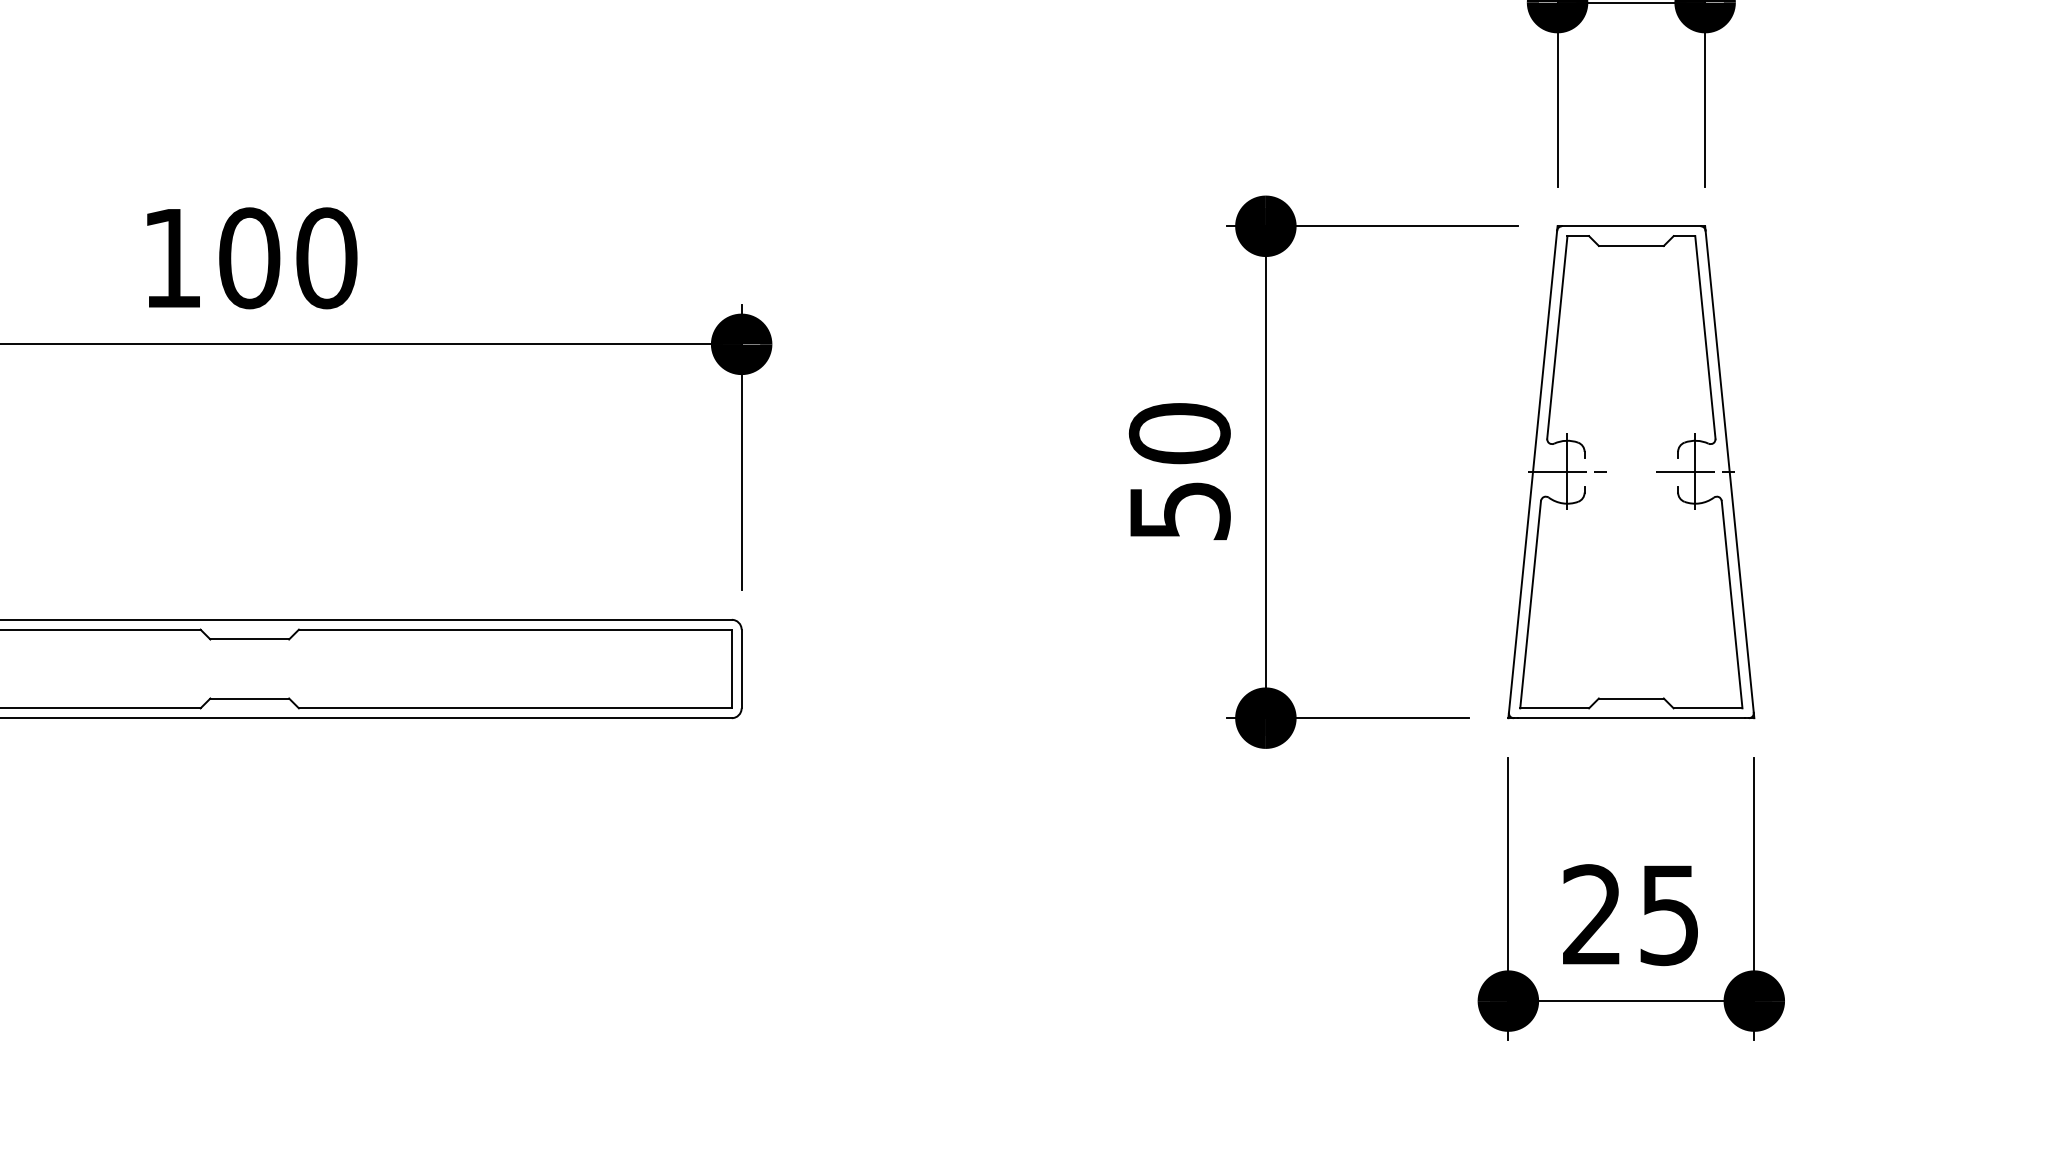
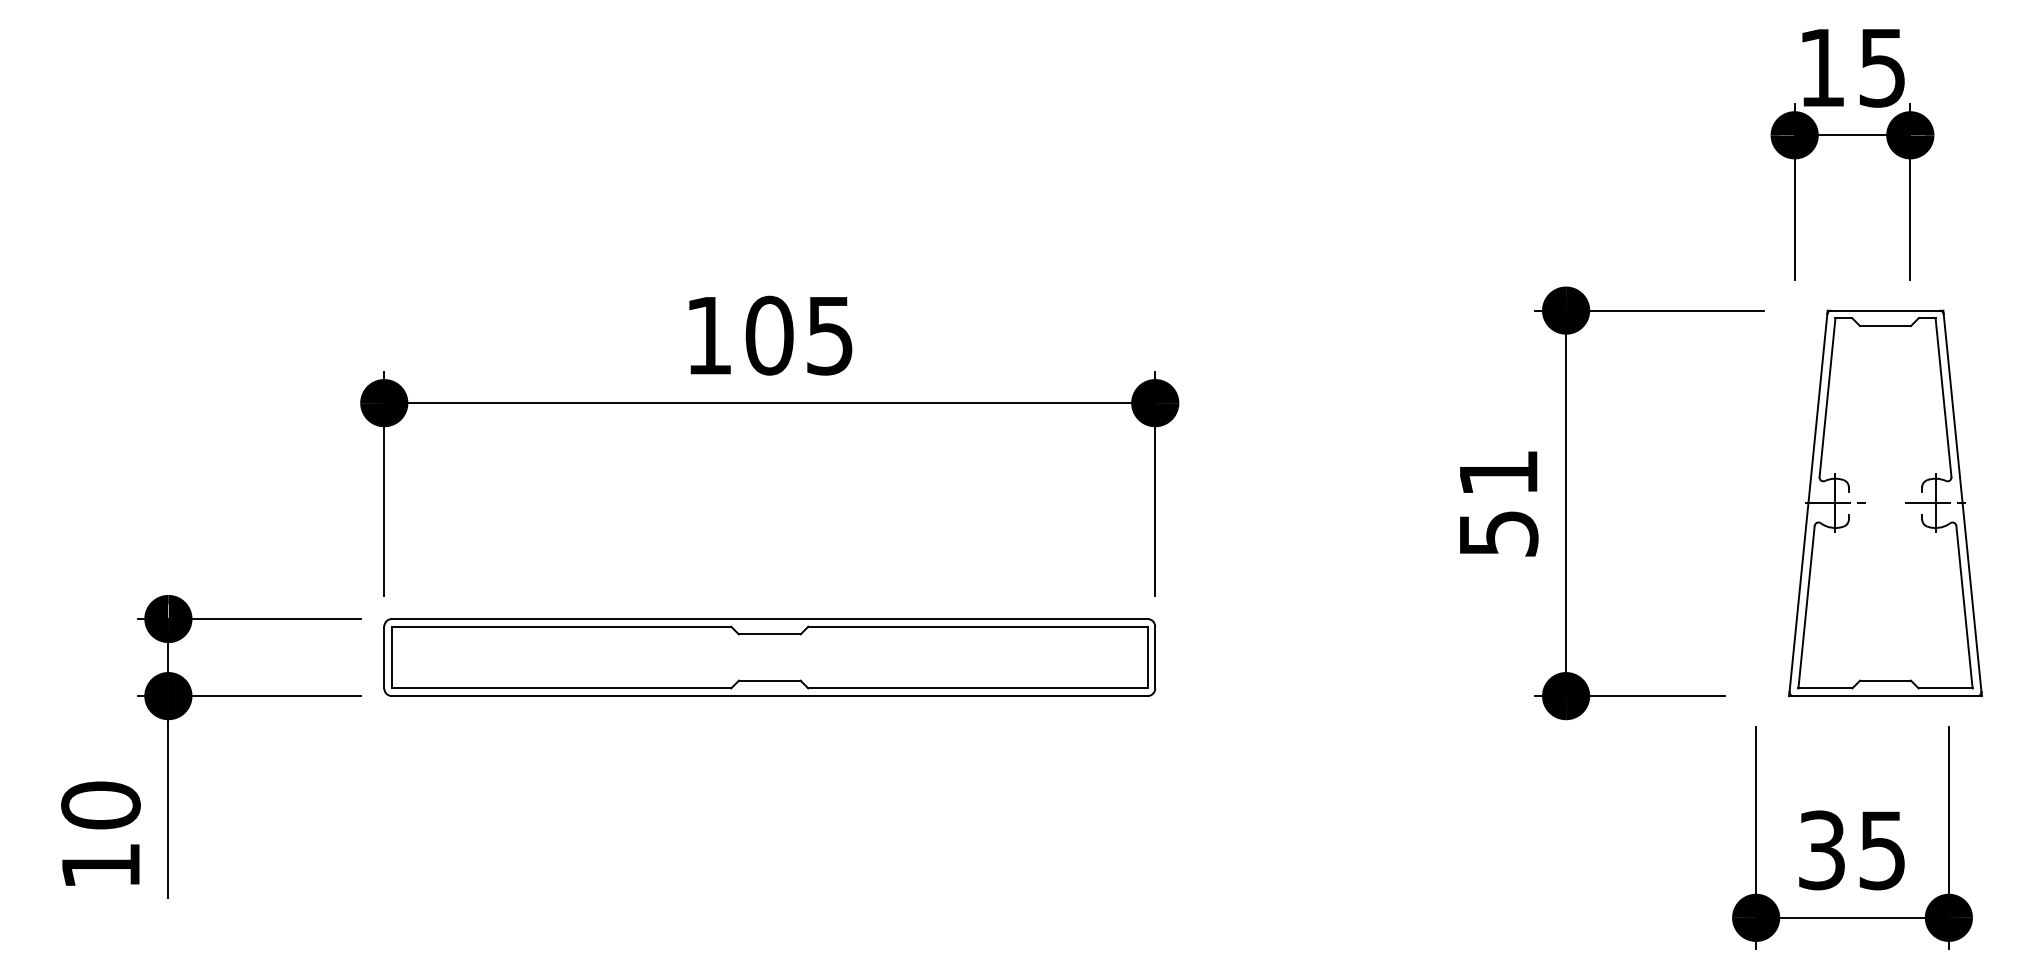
text: (327, 258) -> (830, 335), 100 -> 105
text: (1179, 432) -> (1498, 472), 50 -> 51
part: (1631, 471) -> (1885, 502), moved
text: (1591, 915) -> (1821, 850), 25 -> 35

